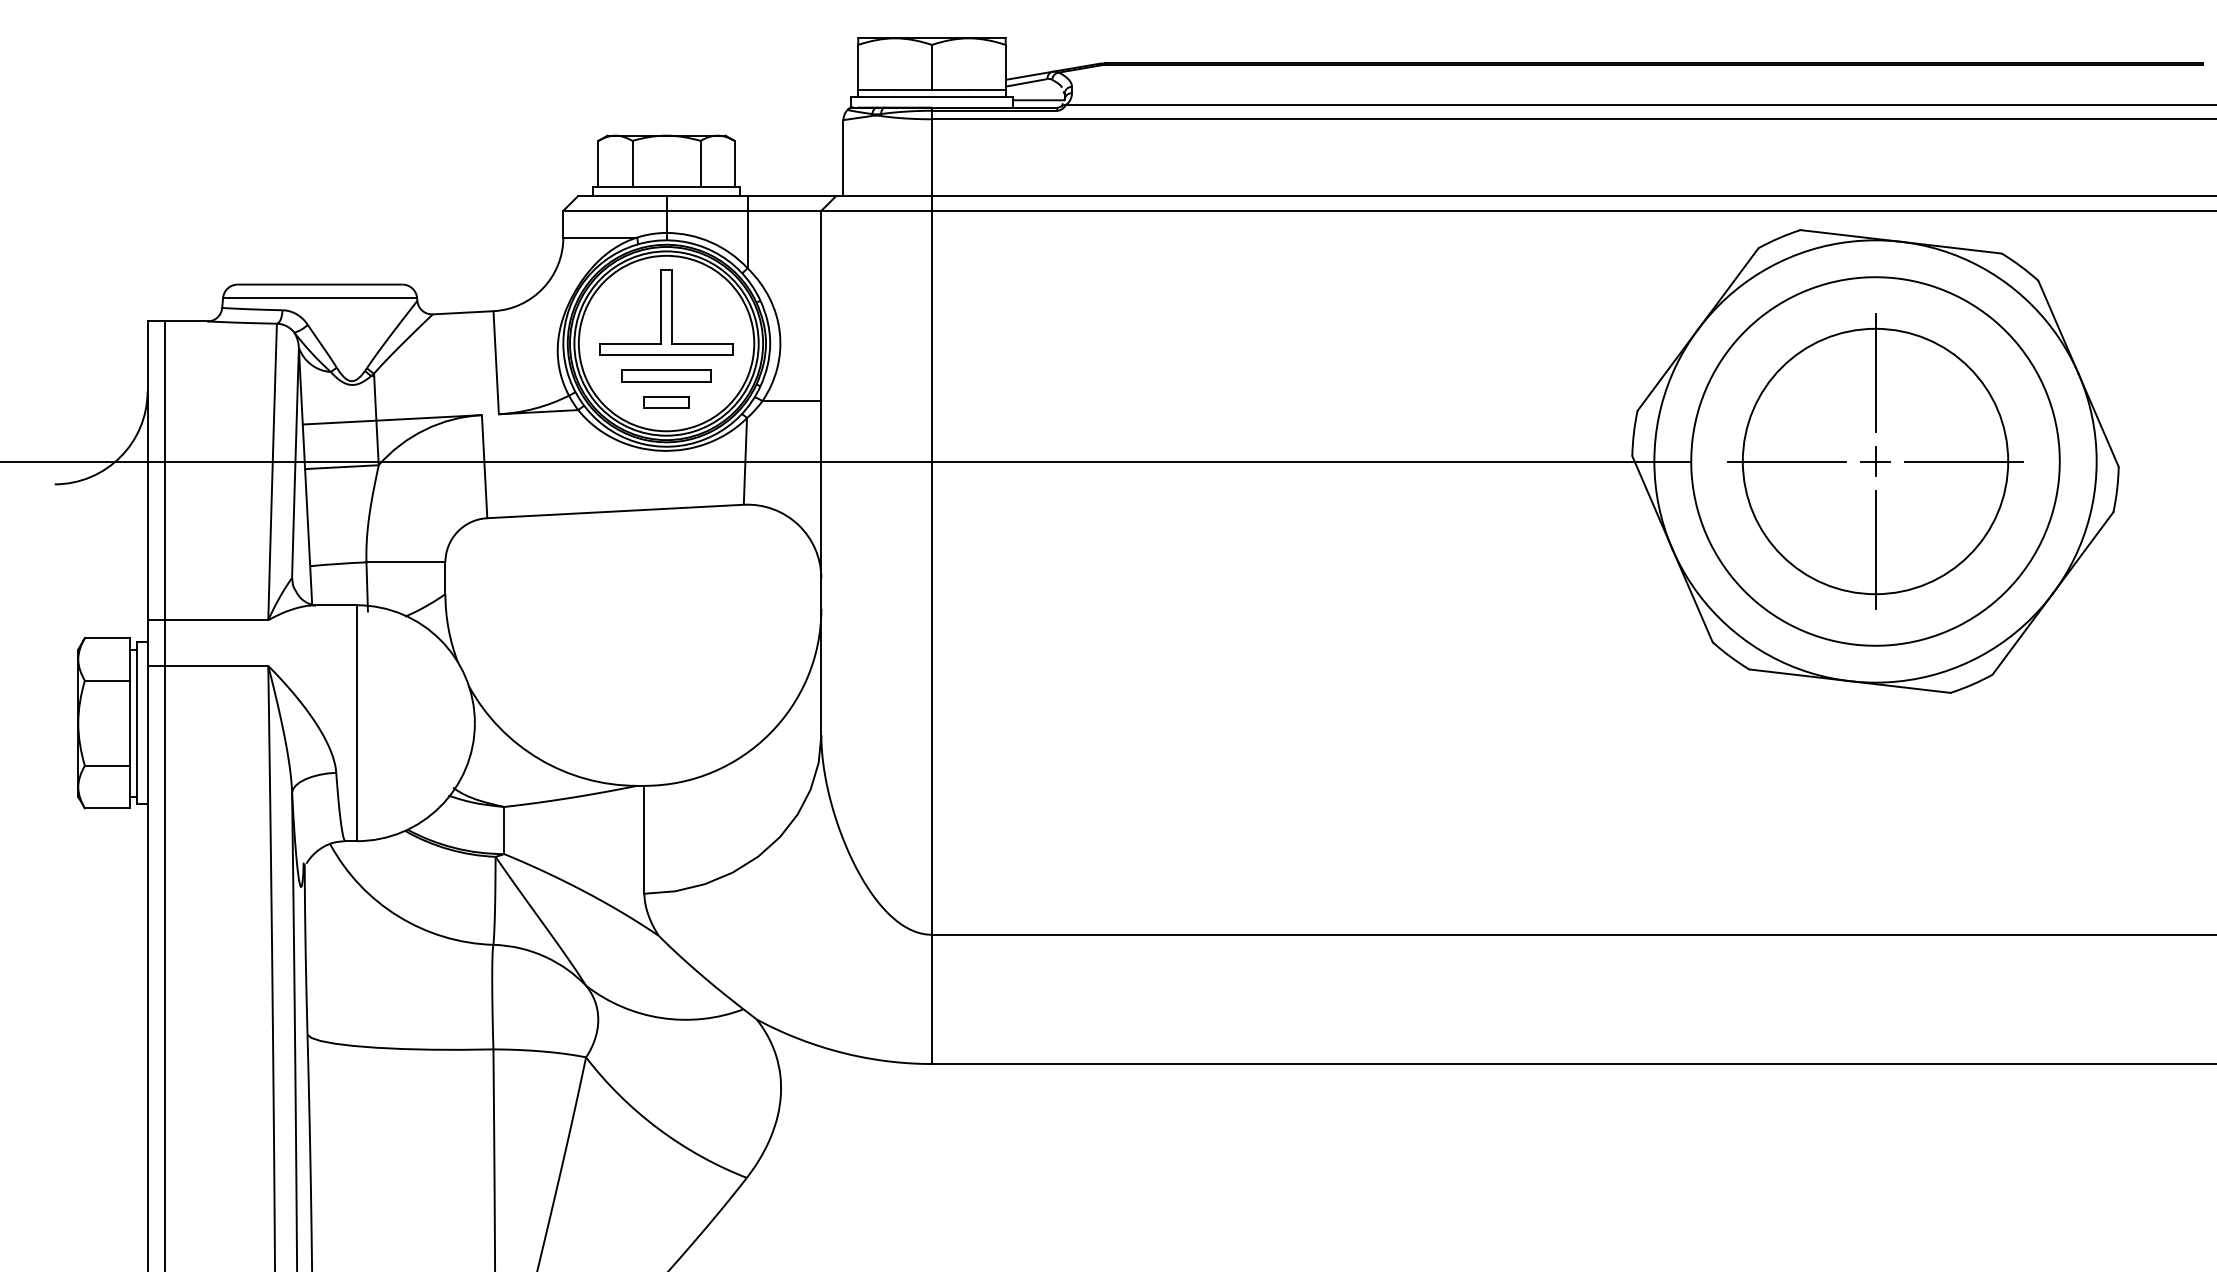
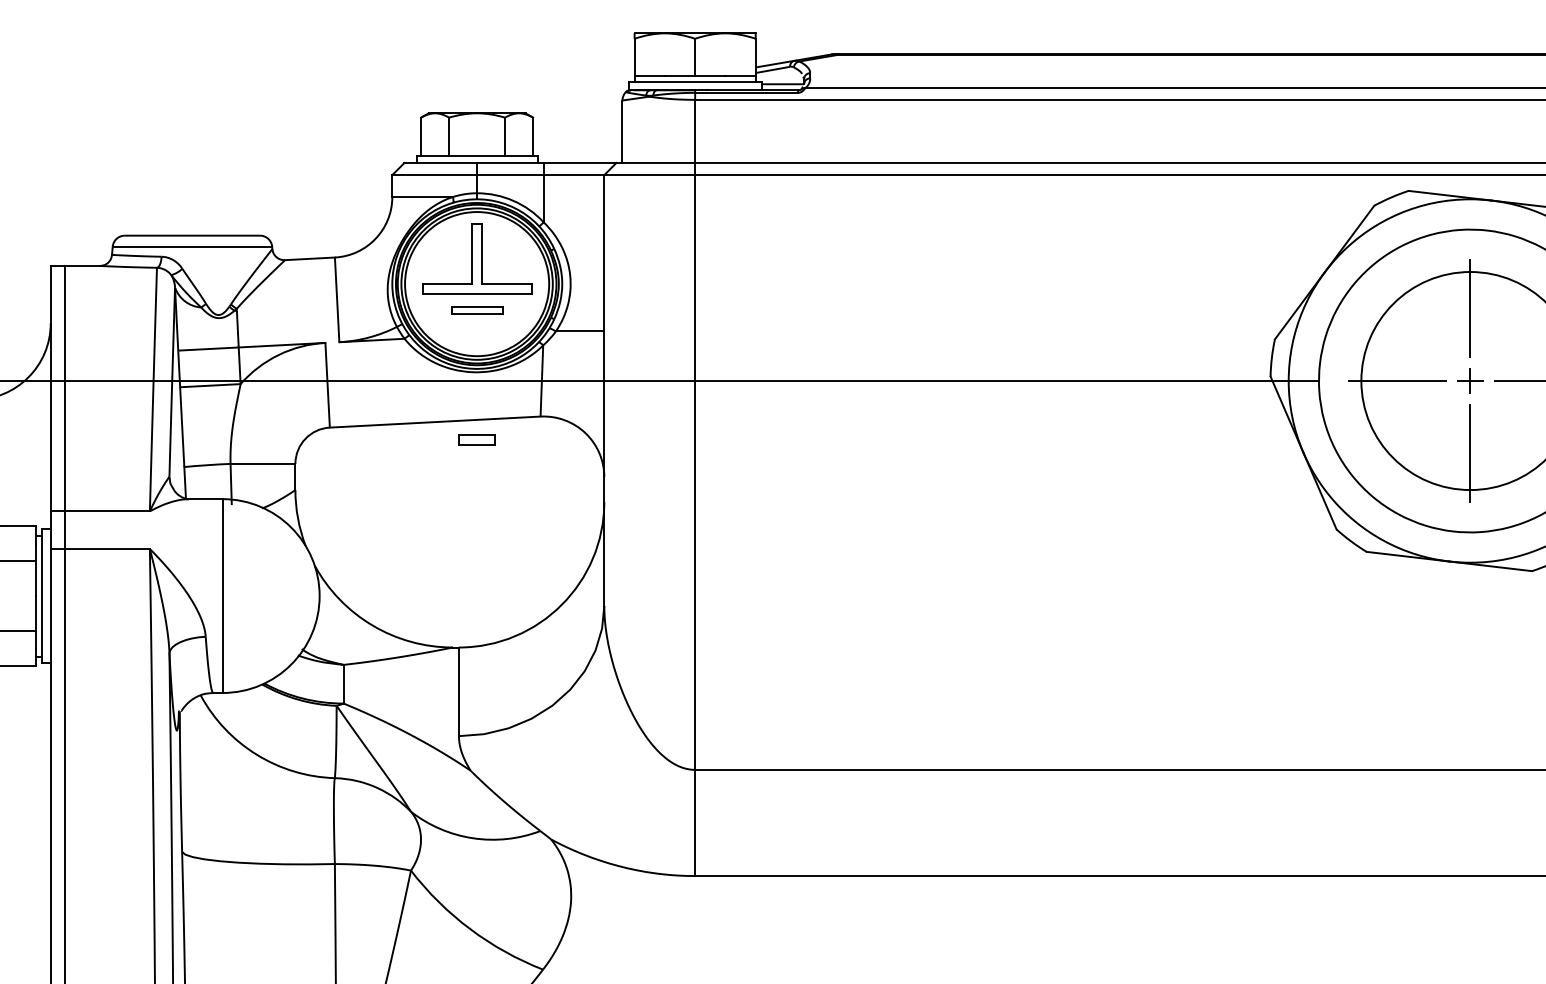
part: (666, 375) -> (477, 310), size x0.7
part: (666, 402) -> (477, 440), moved

